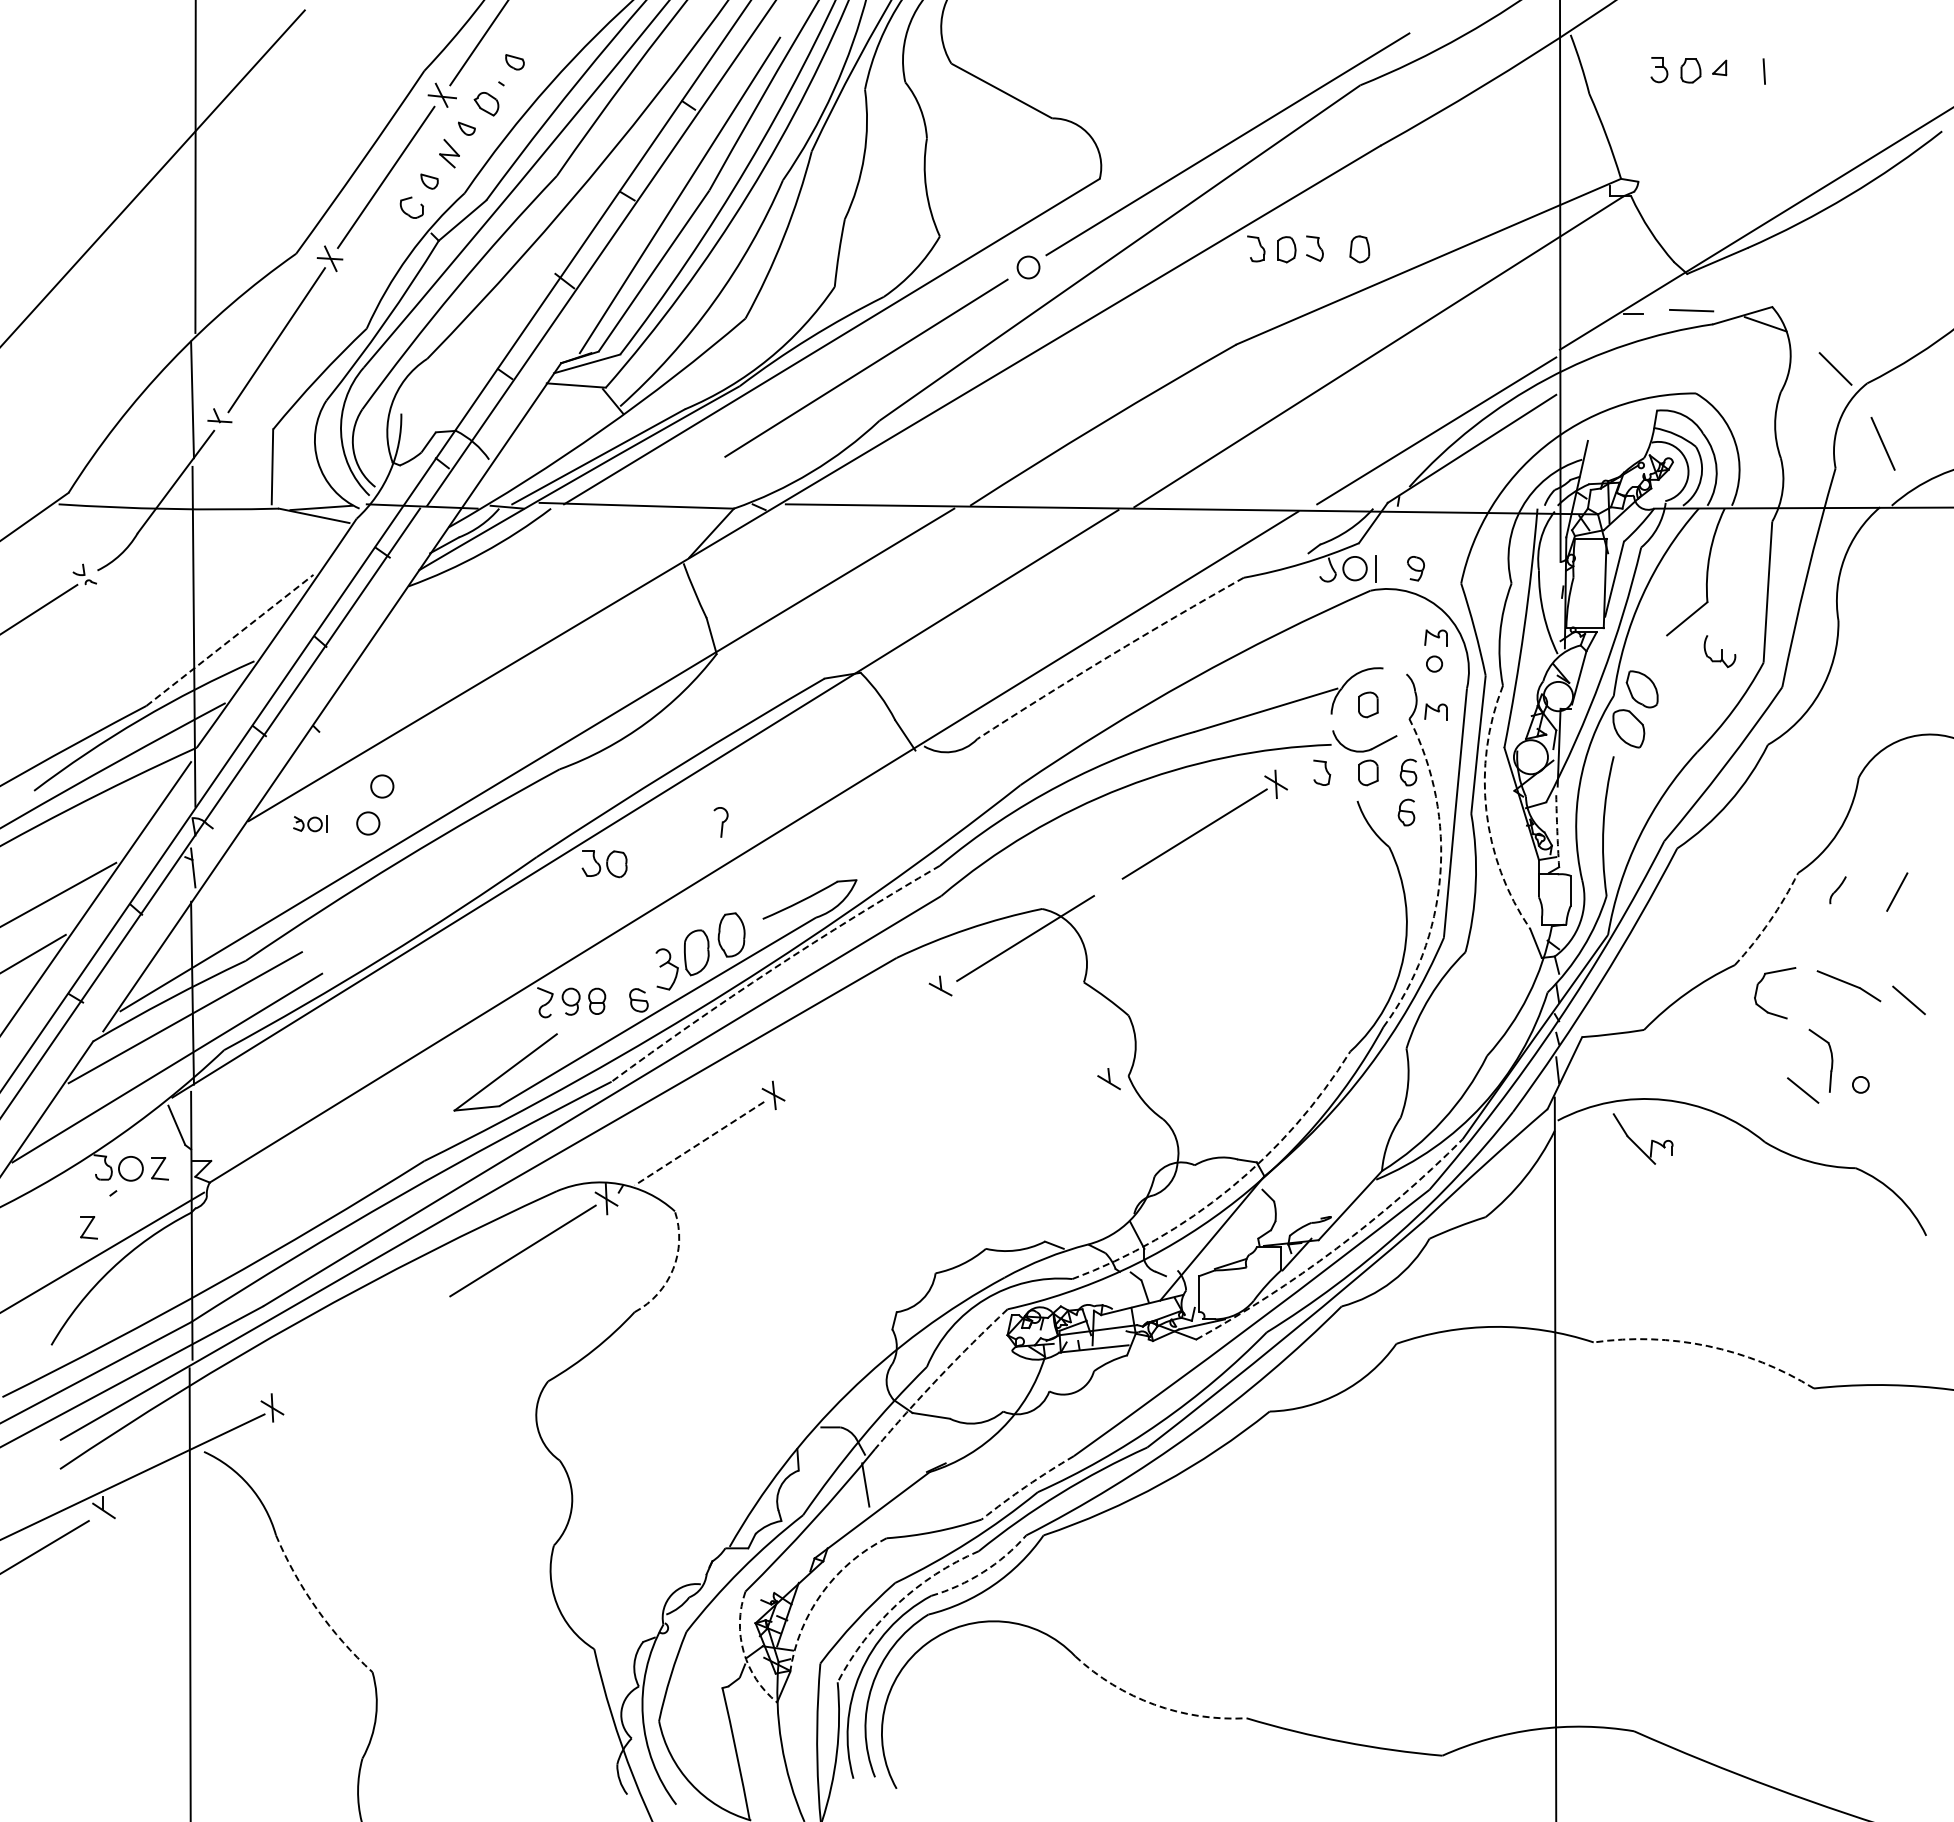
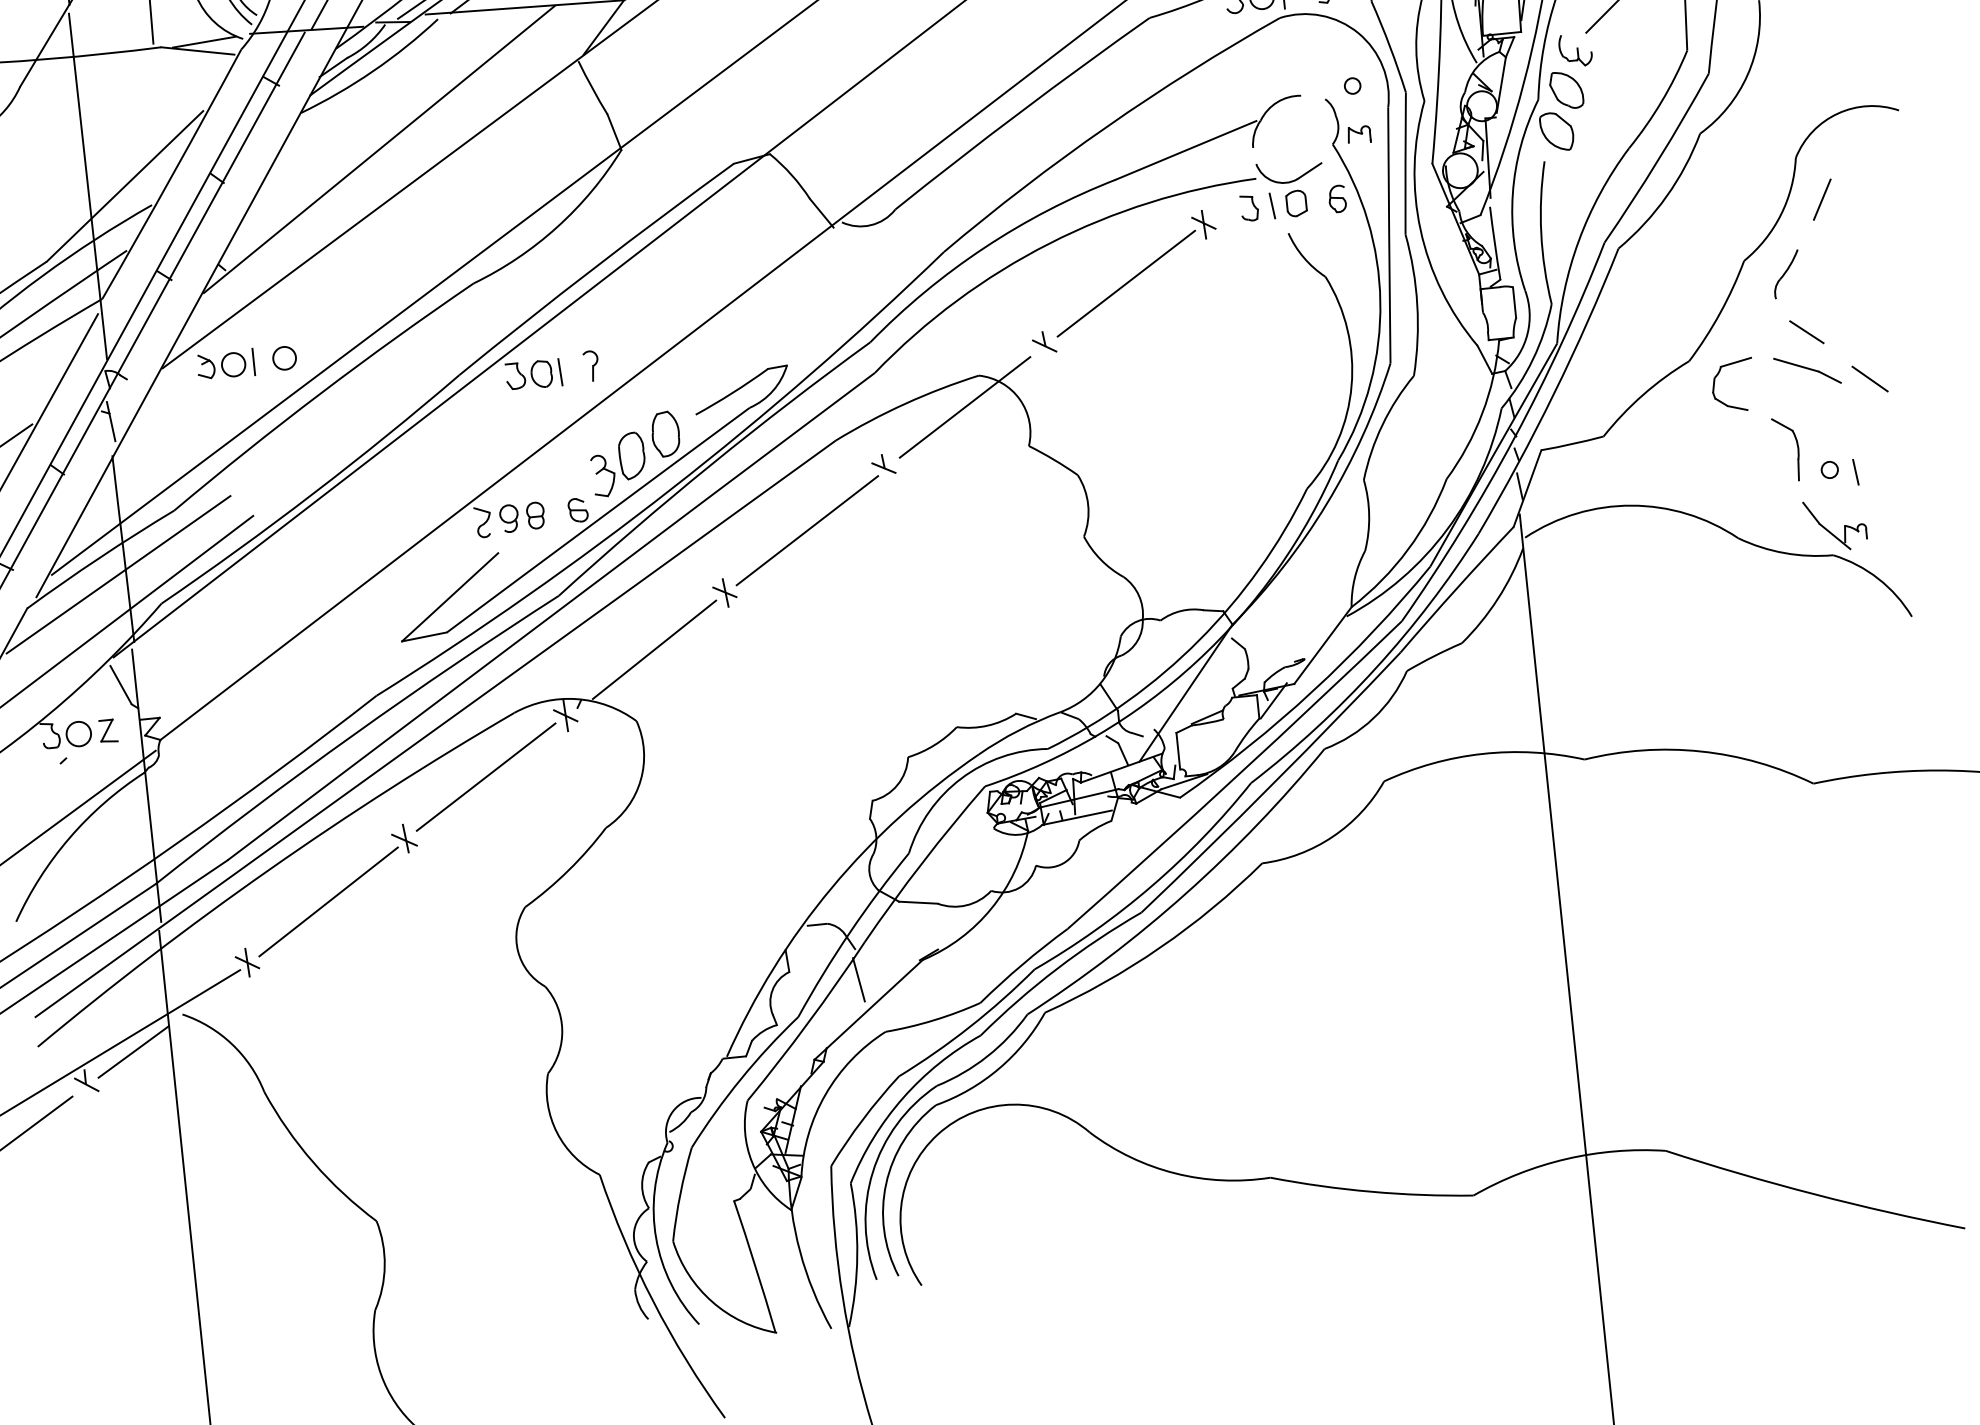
line: (481, 629) -> (379, 149), added
part: (1435, 637) -> (1350, 58), removed
line: (230, 640) -> (125, 186), dashed -> solid
part: (1719, 651) -> (1575, 50), moved
arc: (1109, 656) -> (1021, 111), dashed -> solid
part: (1368, 704) -> (1289, 133), removed
line: (1344, 772) -> (1272, 205), added
circle: (382, 786) -> (295, 319), removed
arc: (1486, 810) -> (1420, 229), dashed -> solid
part: (1406, 812) -> (1339, 239), removed
part: (720, 822) -> (590, 366), moved
part: (310, 823) -> (225, 364), size x1.67
arc: (1557, 831) -> (1495, 243), dashed -> solid
line: (635, 864) -> (560, 372), added
arc: (1440, 876) -> (1380, 301), dashed -> solid
part: (1837, 890) -> (1785, 274), size x1.67
line: (1897, 891) -> (1822, 199), moved
arc: (1769, 921) -> (1719, 313), dashed -> solid
arc: (772, 969) -> (710, 465), dashed -> solid
line: (859, 1042) -> (806, 530), added
part: (1108, 1079) -> (1043, 342), moved
line: (1885, 1089) -> (1855, 472), added
line: (1803, 1090) -> (1807, 332), moved
line: (699, 1143) -> (654, 649), dashed -> solid
part: (1636, 1143) -> (1829, 530), moved
arc: (1230, 1188) -> (1199, 640), dashed -> solid
part: (88, 1227) -> (41, 798), removed
arc: (1336, 1248) -> (1313, 690), dashed -> solid
arc: (673, 1269) -> (641, 780), dashed -> solid
part: (366, 1345) -> (336, 889), added
arc: (1707, 1346) -> (1700, 751), dashed -> solid
arc: (939, 1377) -> (922, 862), dashed -> solid
line: (152, 1483) -> (133, 1051), added
arc: (1026, 1486) -> (1022, 964), dashed -> solid
arc: (983, 1572) -> (987, 1056), dashed -> solid
arc: (821, 1593) -> (825, 1094), dashed -> solid
arc: (896, 1604) -> (902, 1098), dashed -> solid
arc: (316, 1609) -> (313, 1163), dashed -> solid
arc: (743, 1652) -> (751, 1162), dashed -> solid
arc: (1154, 1704) -> (1175, 1173), dashed -> solid

